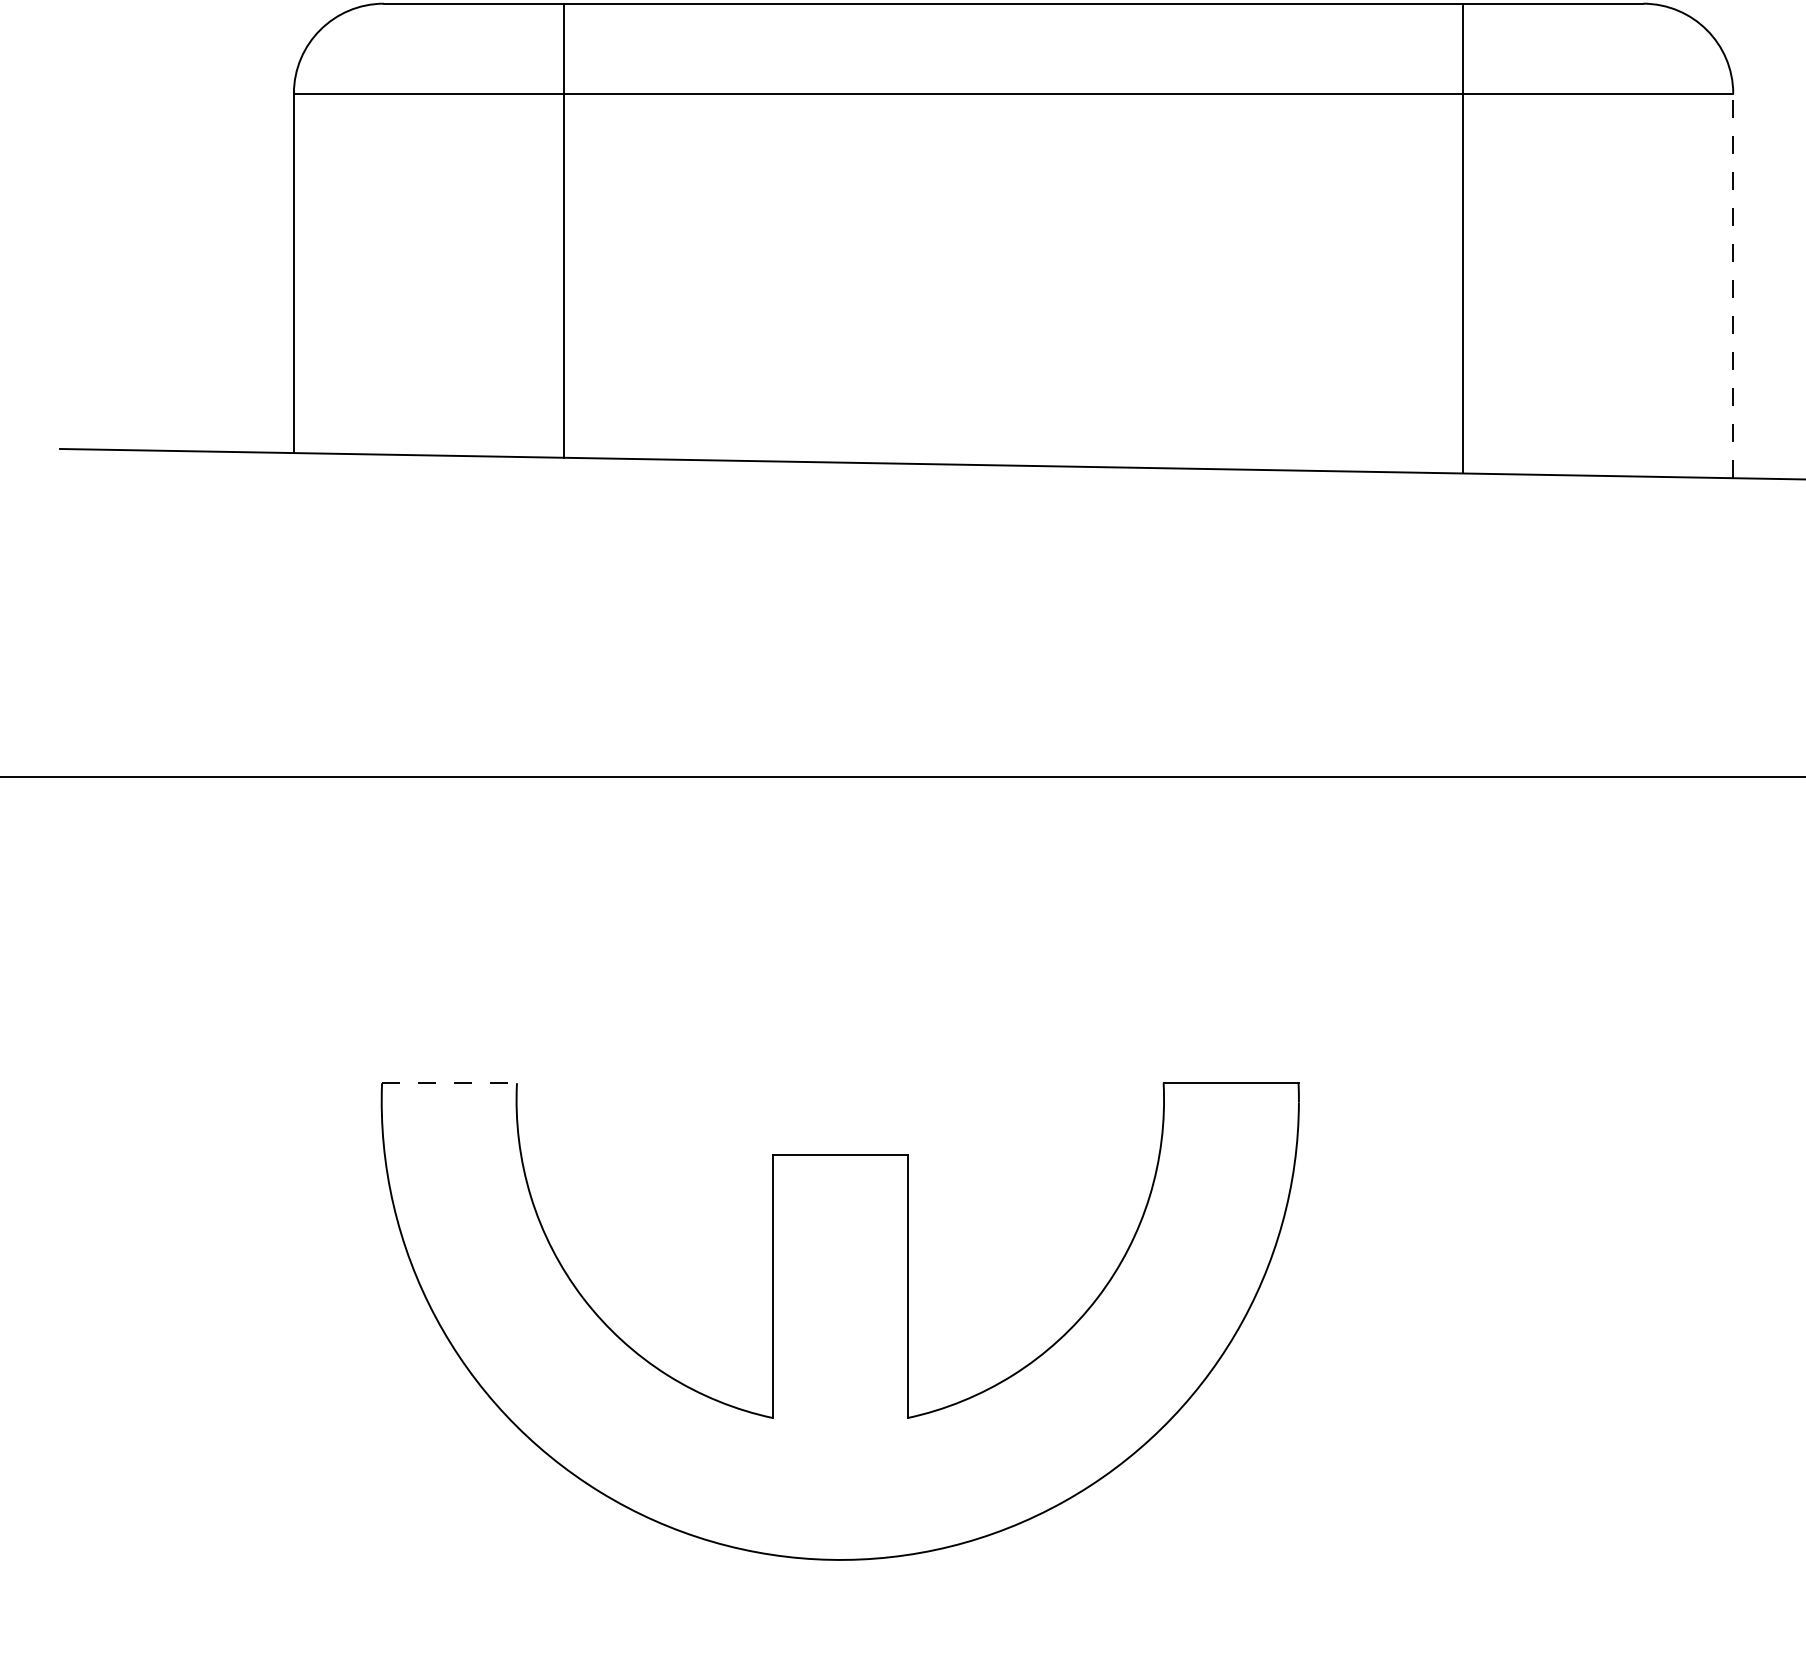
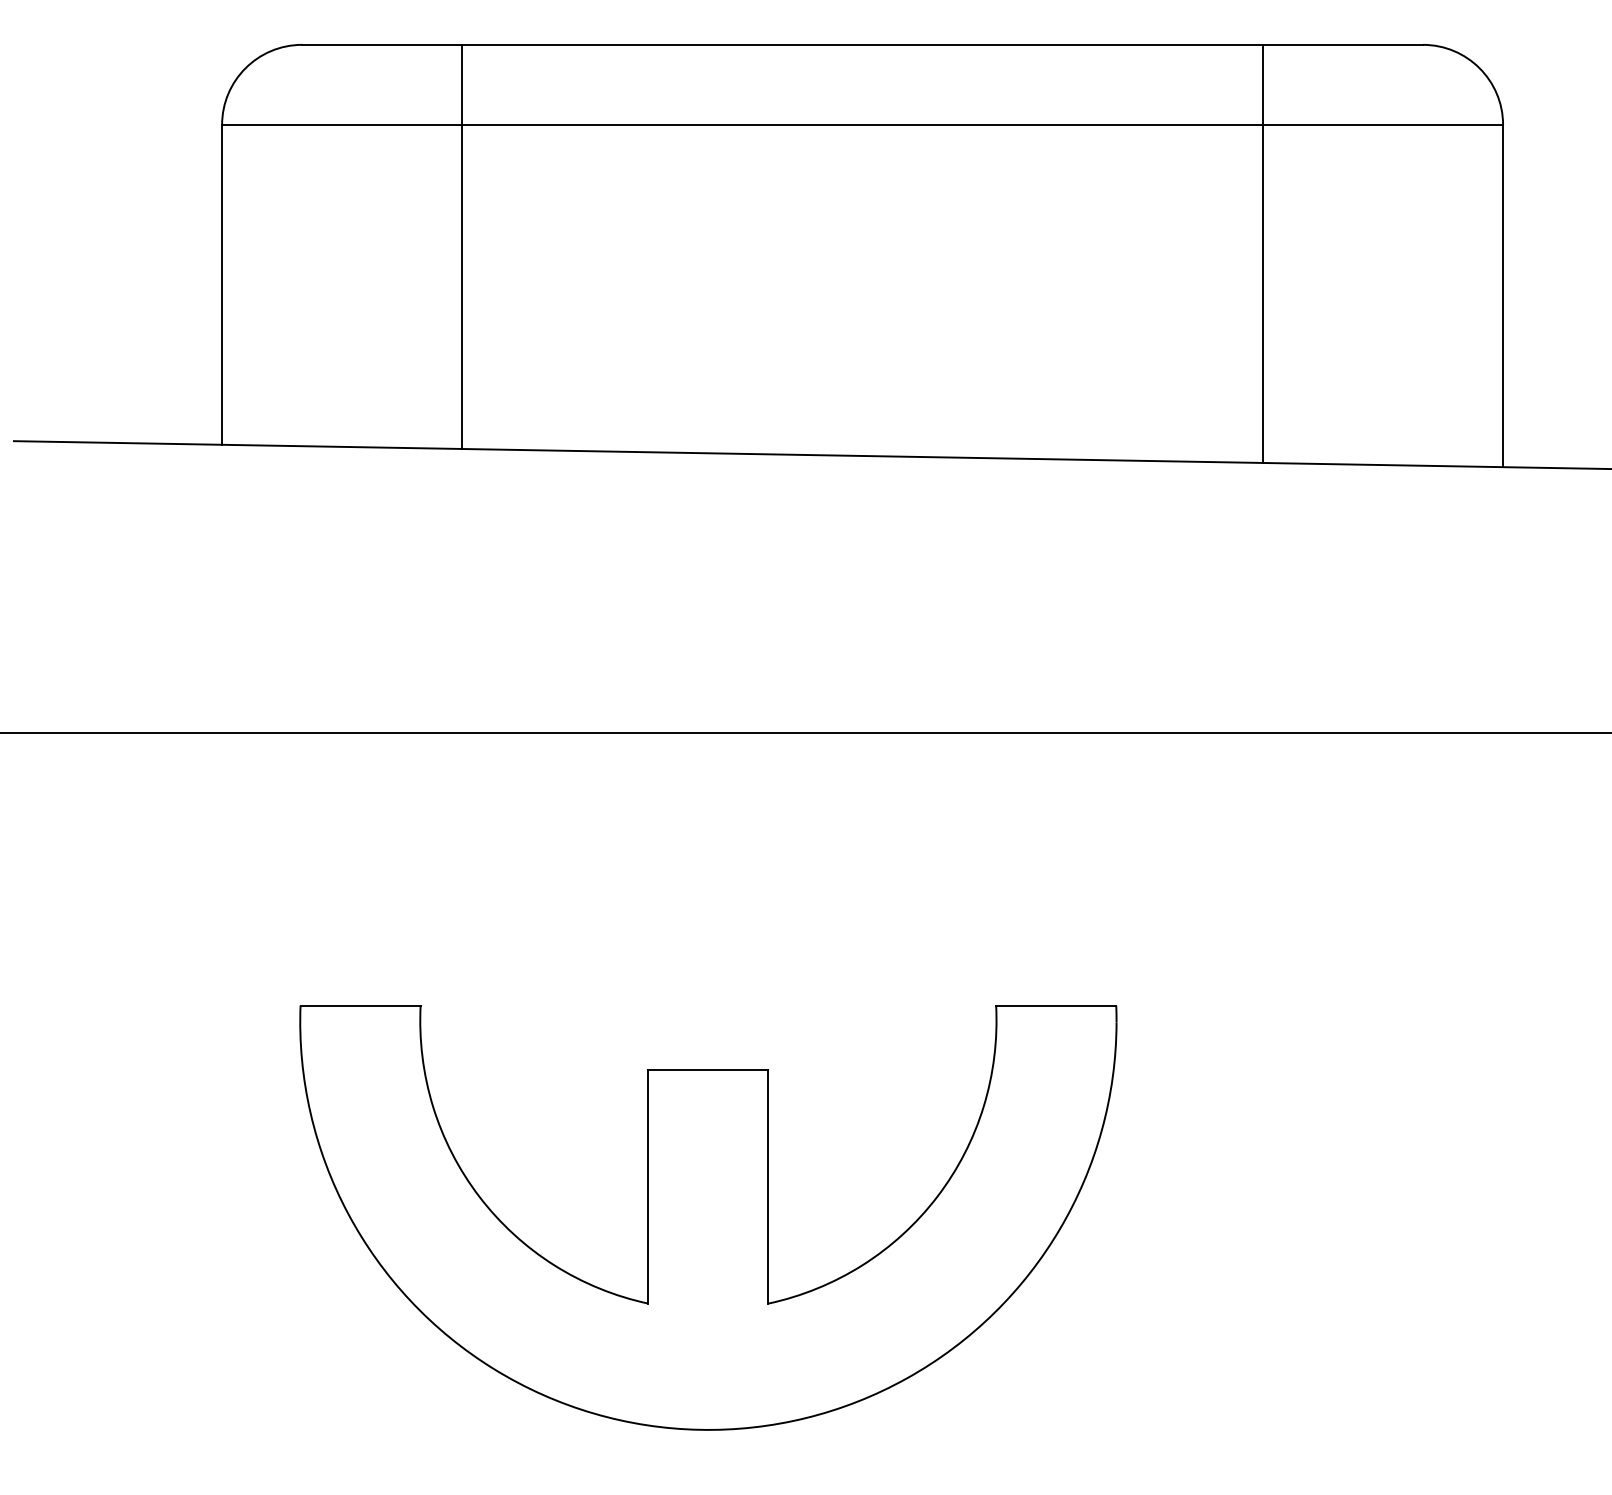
line: (1733, 285) -> (1503, 295), dashed -> solid
line: (450, 1083) -> (361, 1005), dashed -> solid

